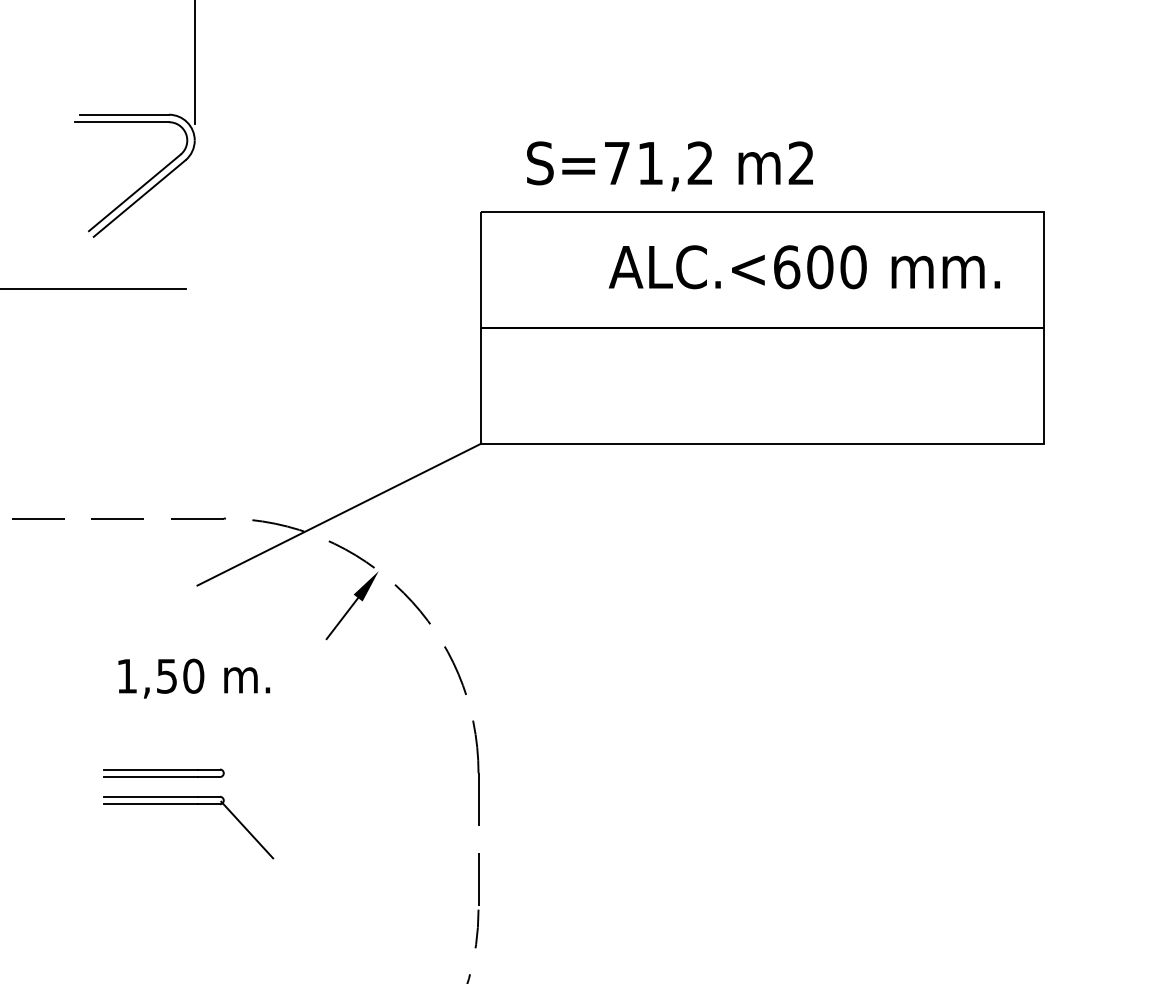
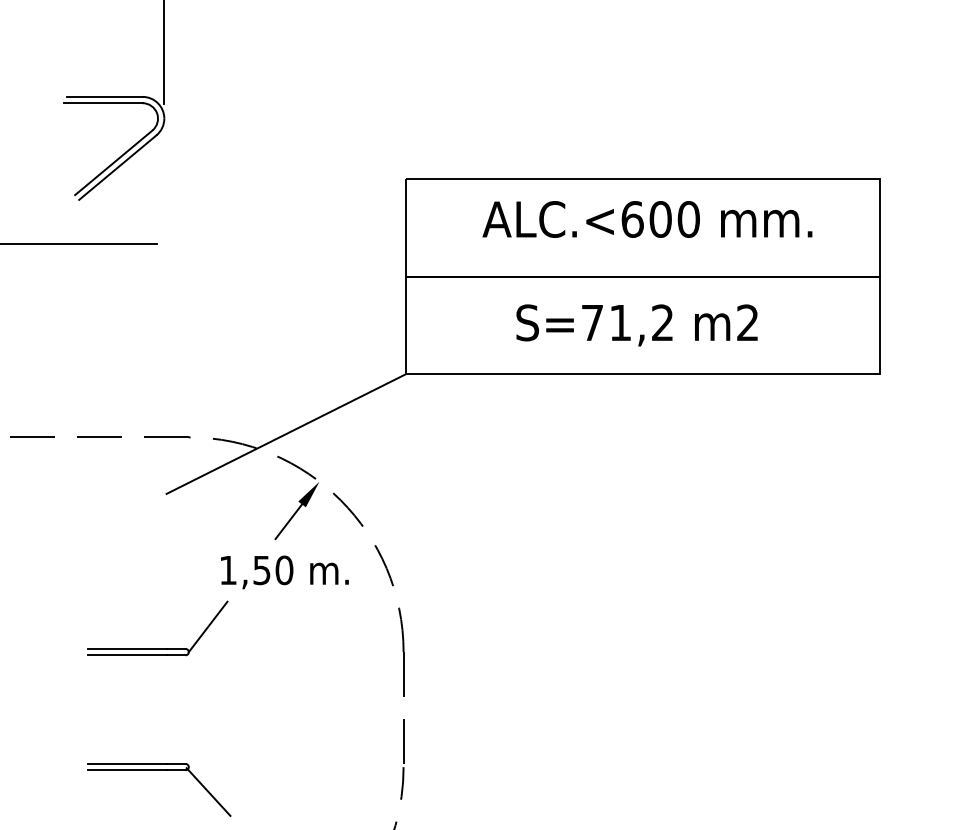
text: (669, 166) -> (636, 325), moved
text: (804, 267) -> (647, 219), moved
text: (193, 678) -> (284, 572), moved
line: (245, 742) -> (207, 626), added
part: (189, 804) -> (159, 770), moved

